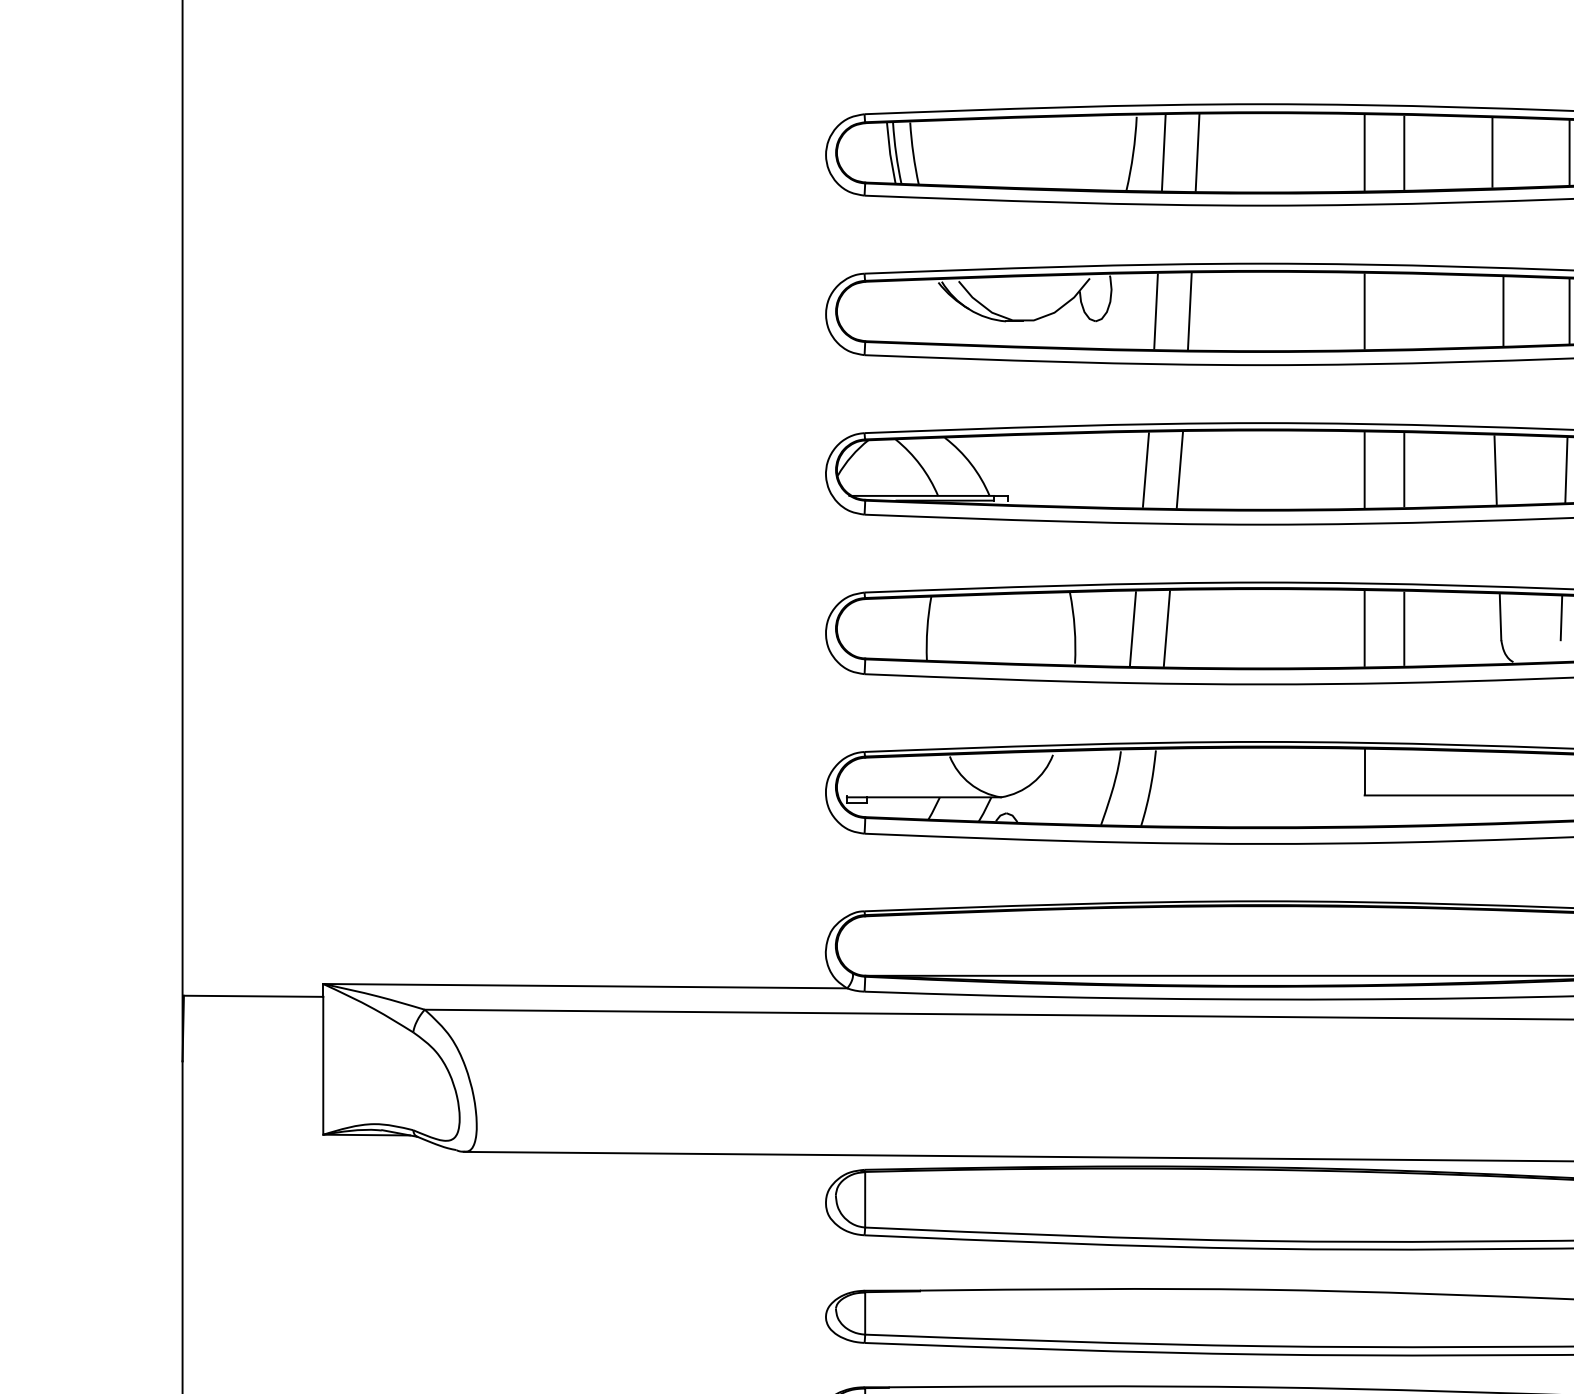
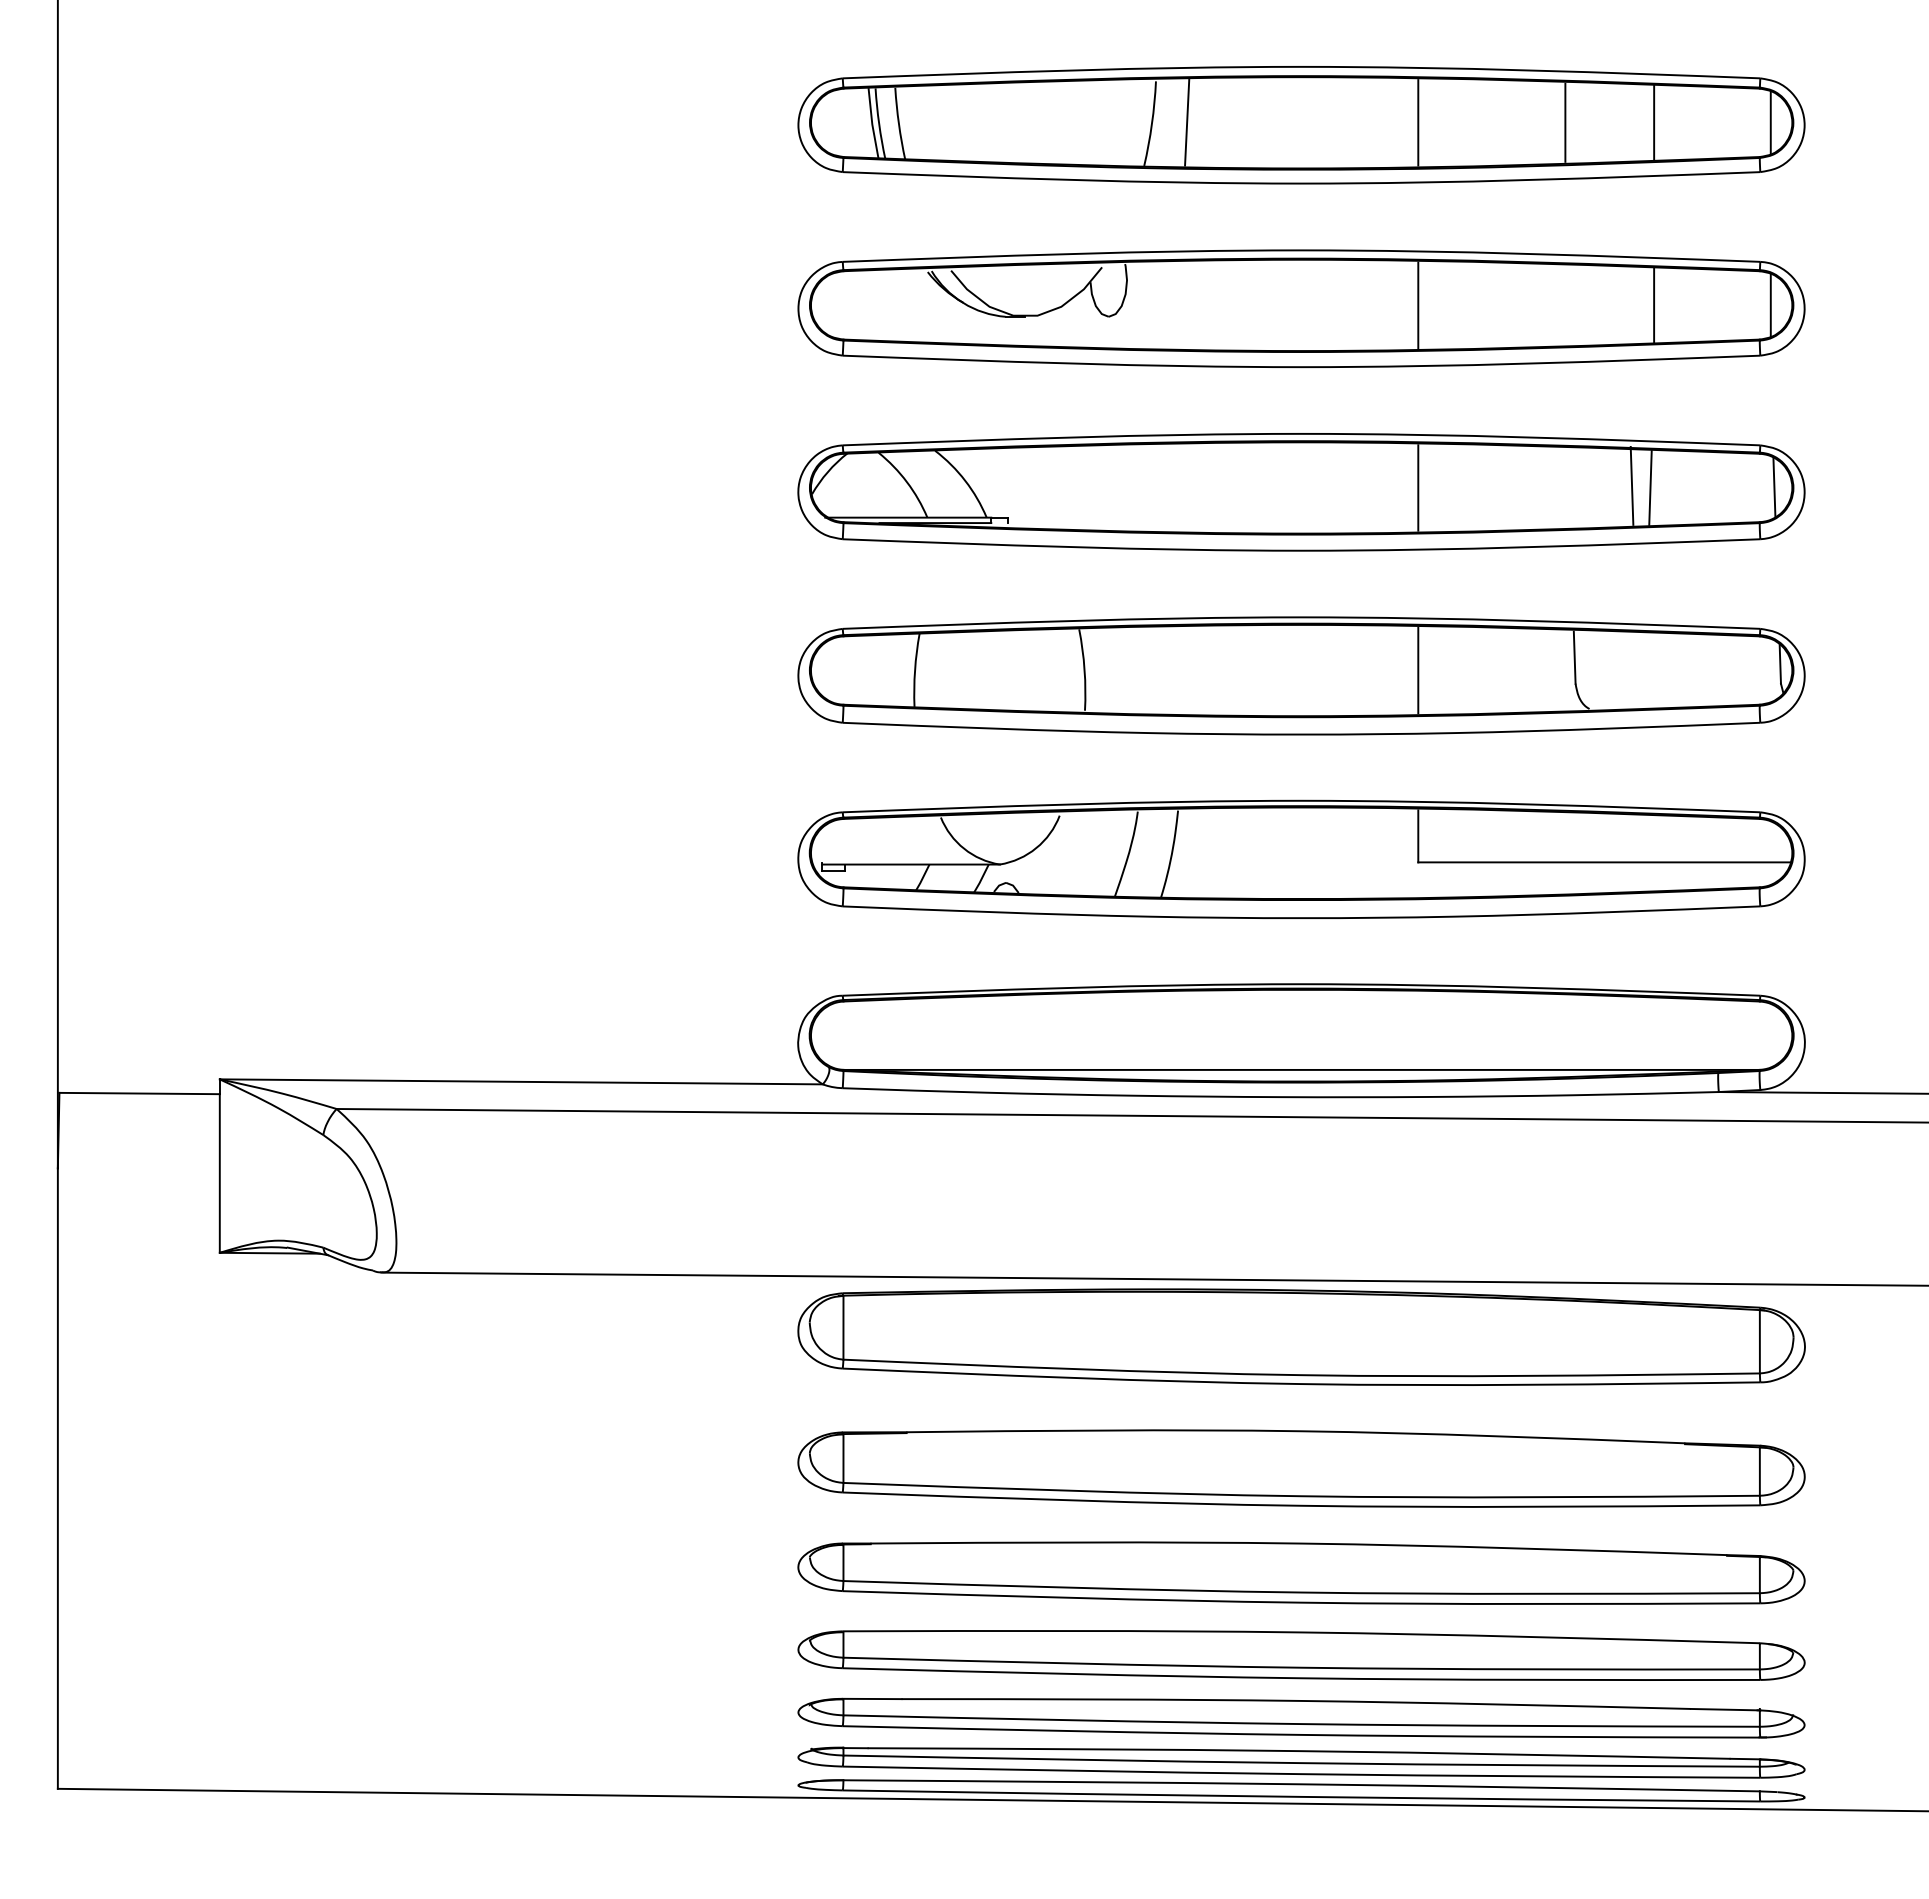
line: (1197, 152) -> (1225, 122), removed
line: (1403, 152) -> (1463, 122), removed
line: (1156, 310) -> (1178, 304), removed
line: (1189, 310) -> (1216, 304), removed
line: (1503, 311) -> (1578, 305), removed
line: (1145, 469) -> (1166, 487), removed
line: (1179, 469) -> (1205, 487), removed
line: (1403, 469) -> (1463, 487), removed
line: (1495, 469) -> (1631, 485), moved
line: (1561, 618) -> (1644, 658), removed
line: (1132, 628) -> (1151, 670), removed
line: (1166, 628) -> (1190, 670), removed
line: (1403, 628) -> (1463, 670), removed

